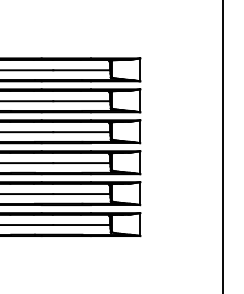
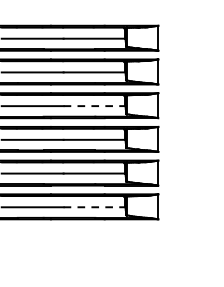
line: (82, 132) -> (95, 106), solid -> dashed
line: (82, 225) -> (95, 207), solid -> dashed

